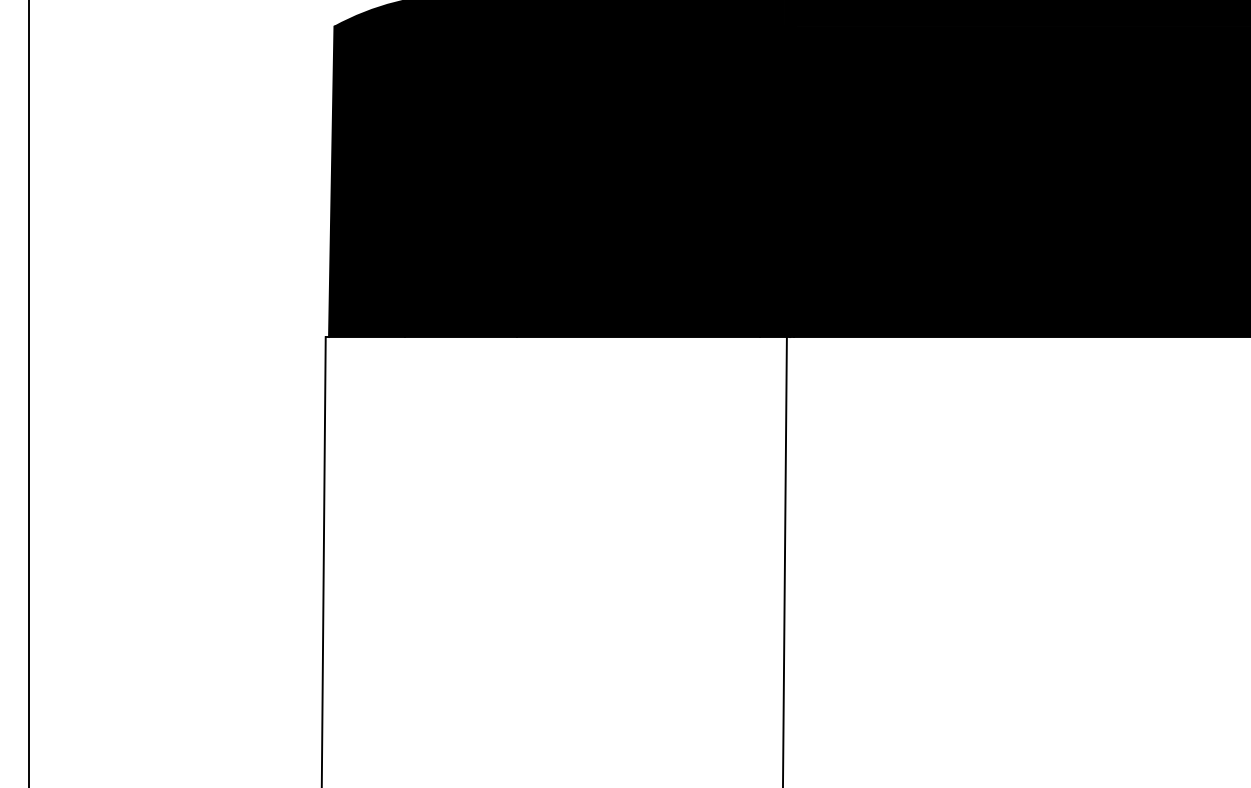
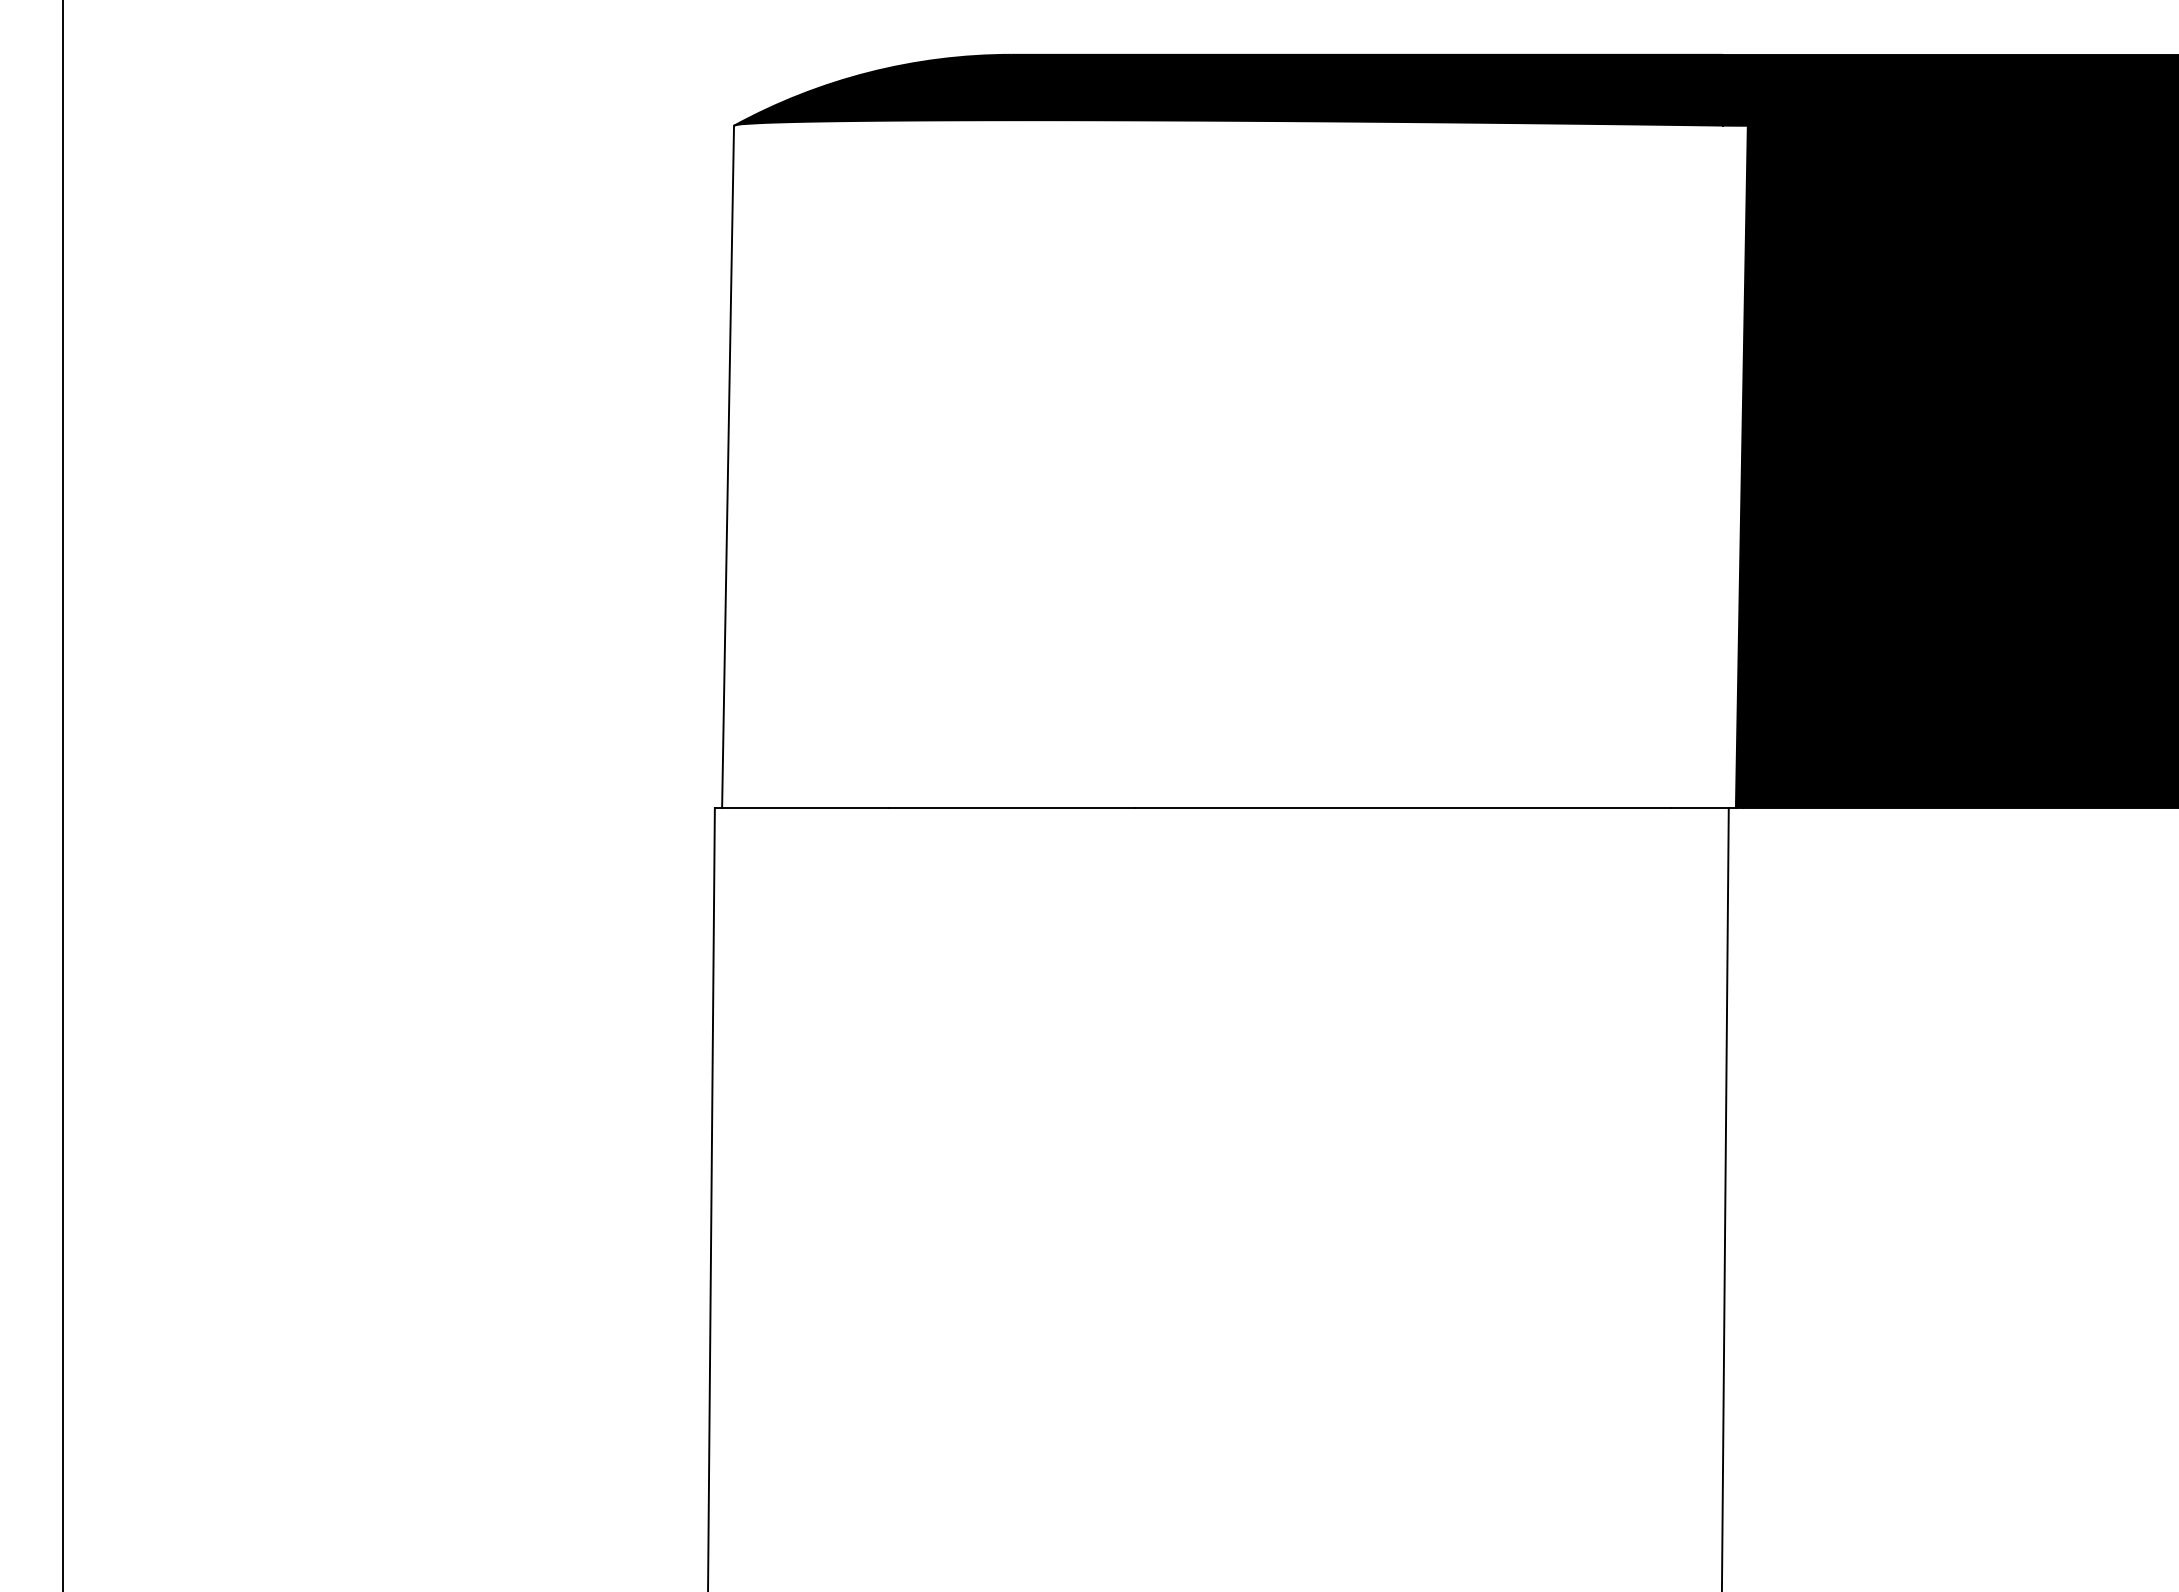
fill: (562, 180) -> (1235, 463), removed

